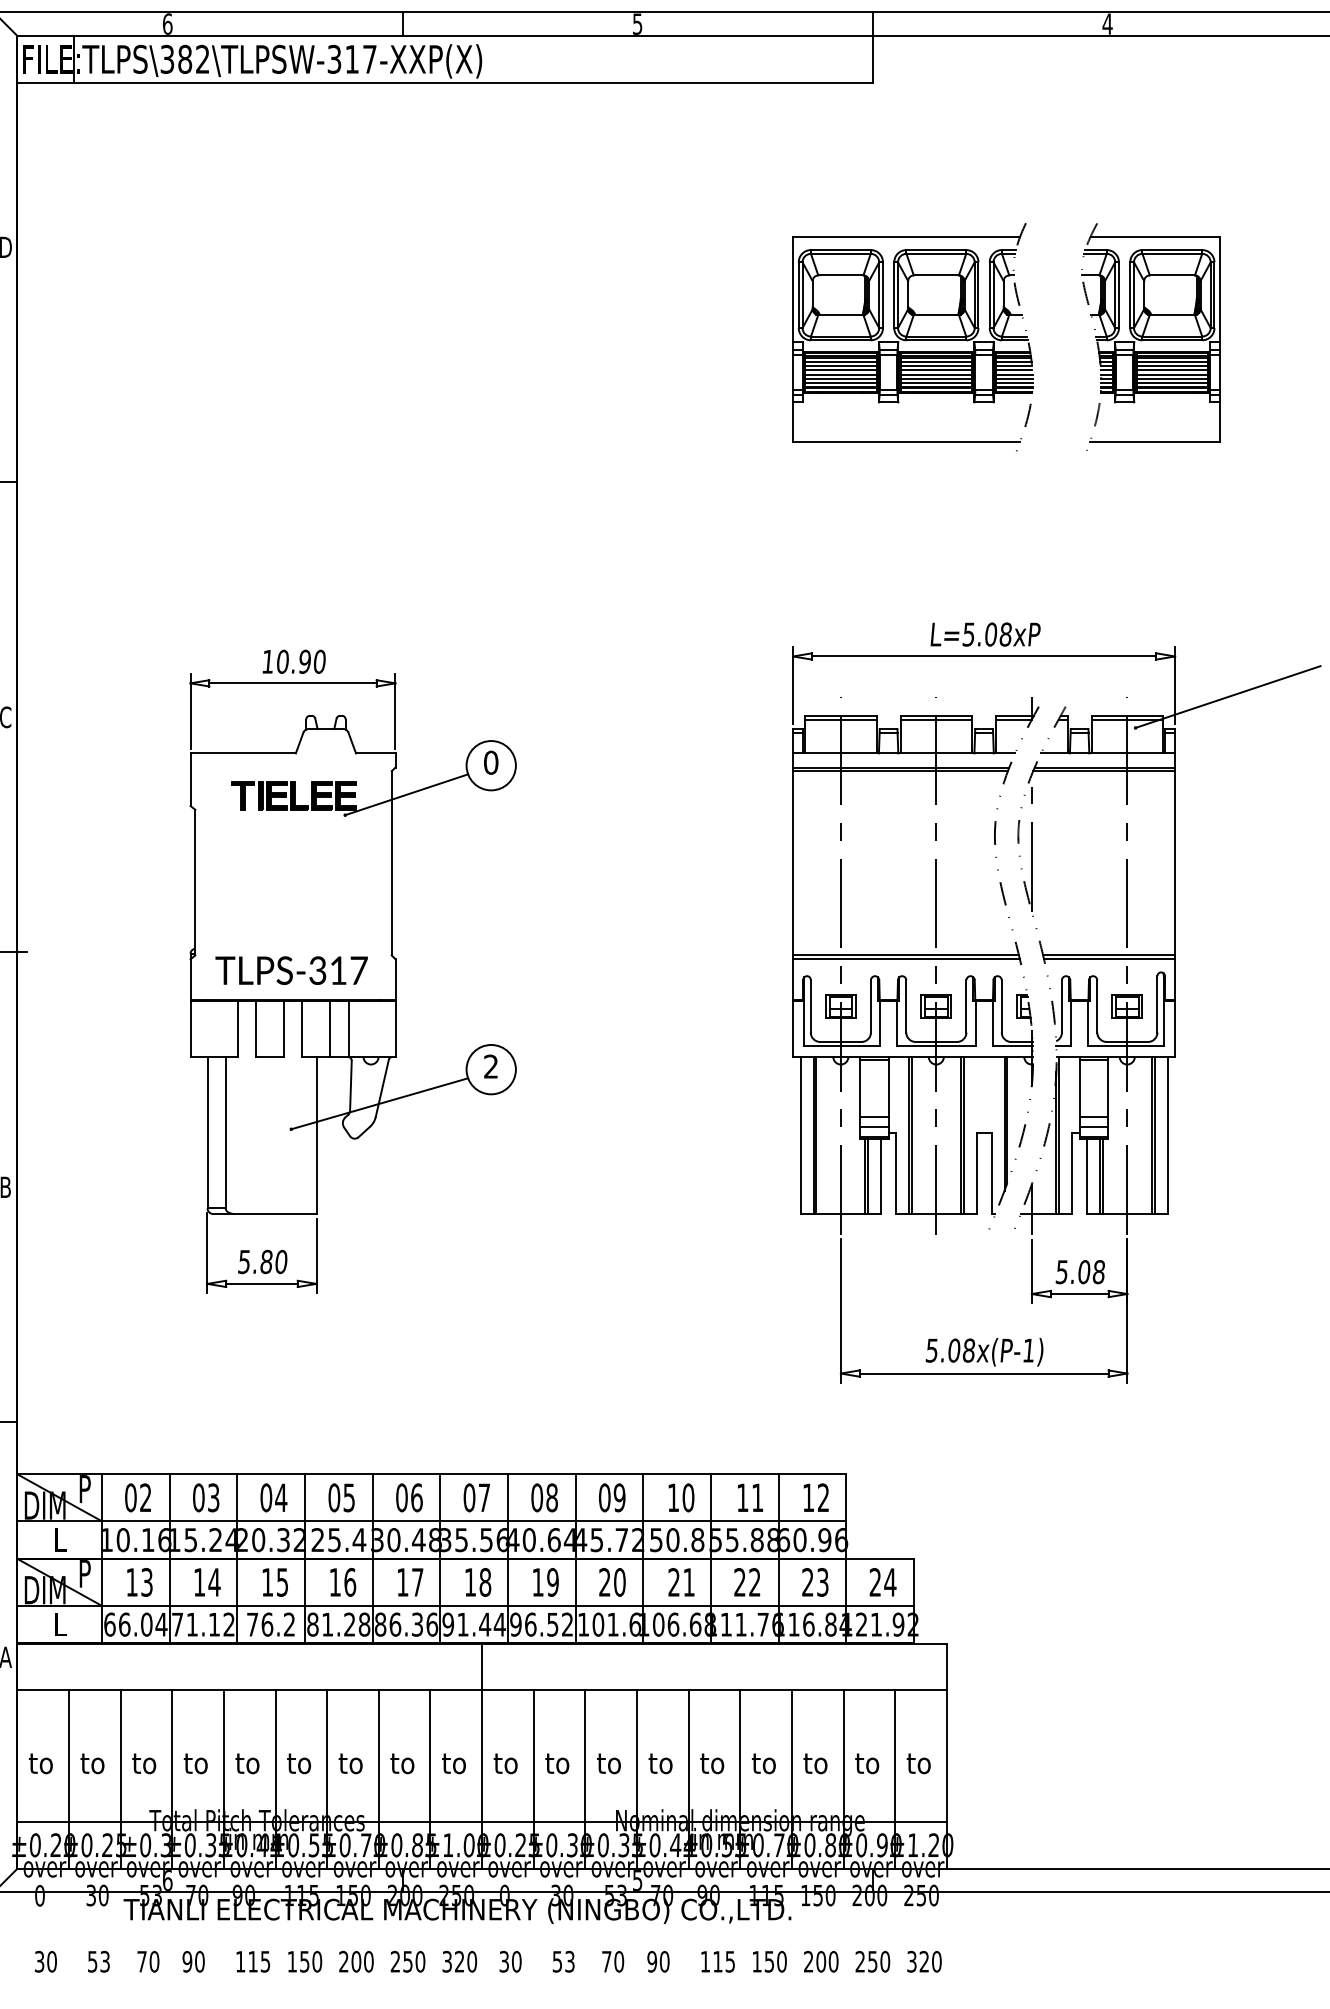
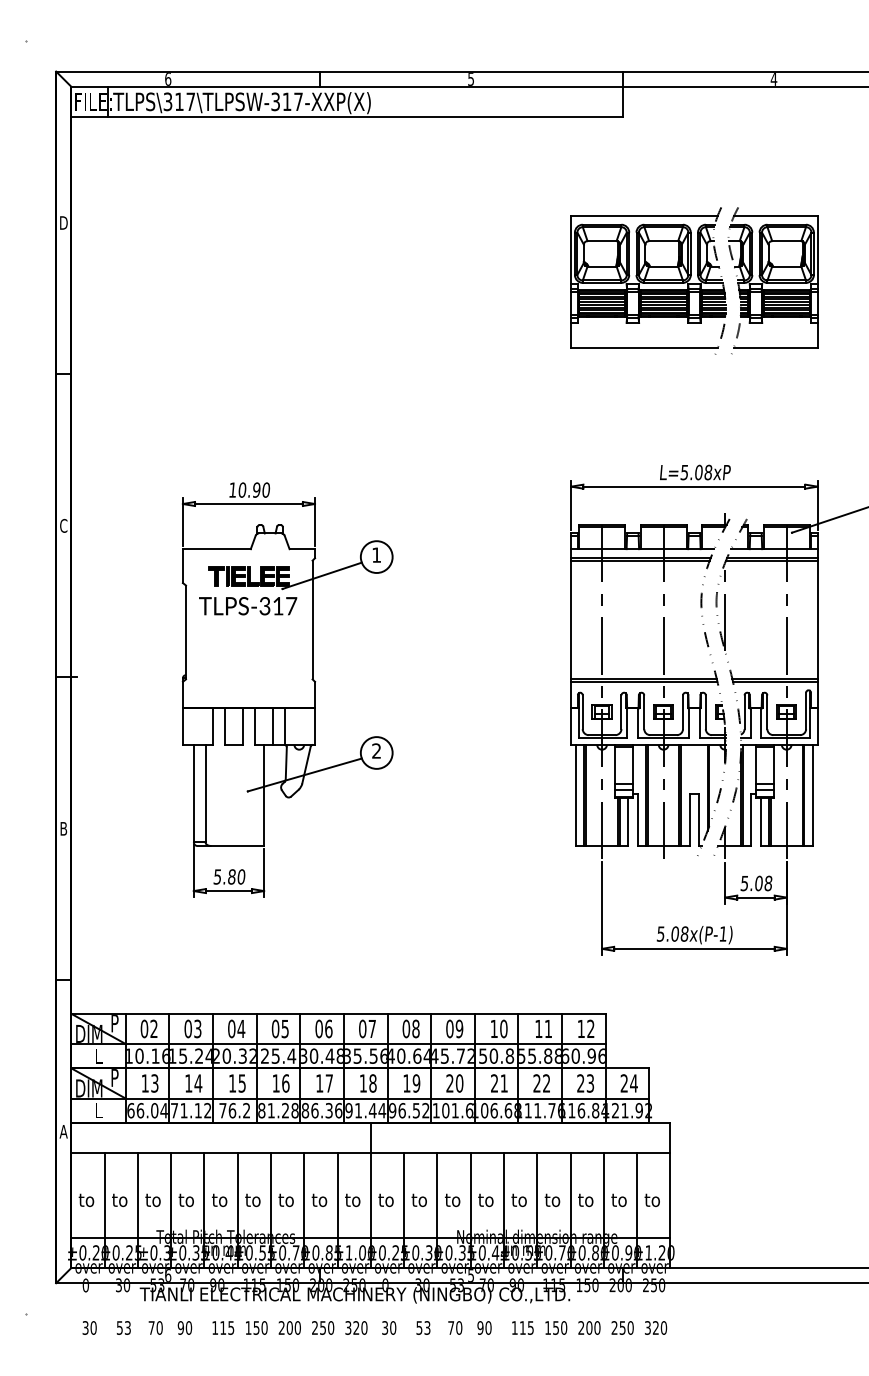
text: (192, 58) -> (184, 101), TLPS\382\TLPSW-317-XXP(X) -> TLPS\317\TLPSW-317-XXP(X)
part: (1150, 336) -> (772, 280), moved
text: (490, 761) -> (376, 554), 0 -> 1
text: (292, 971) -> (248, 606), moved

